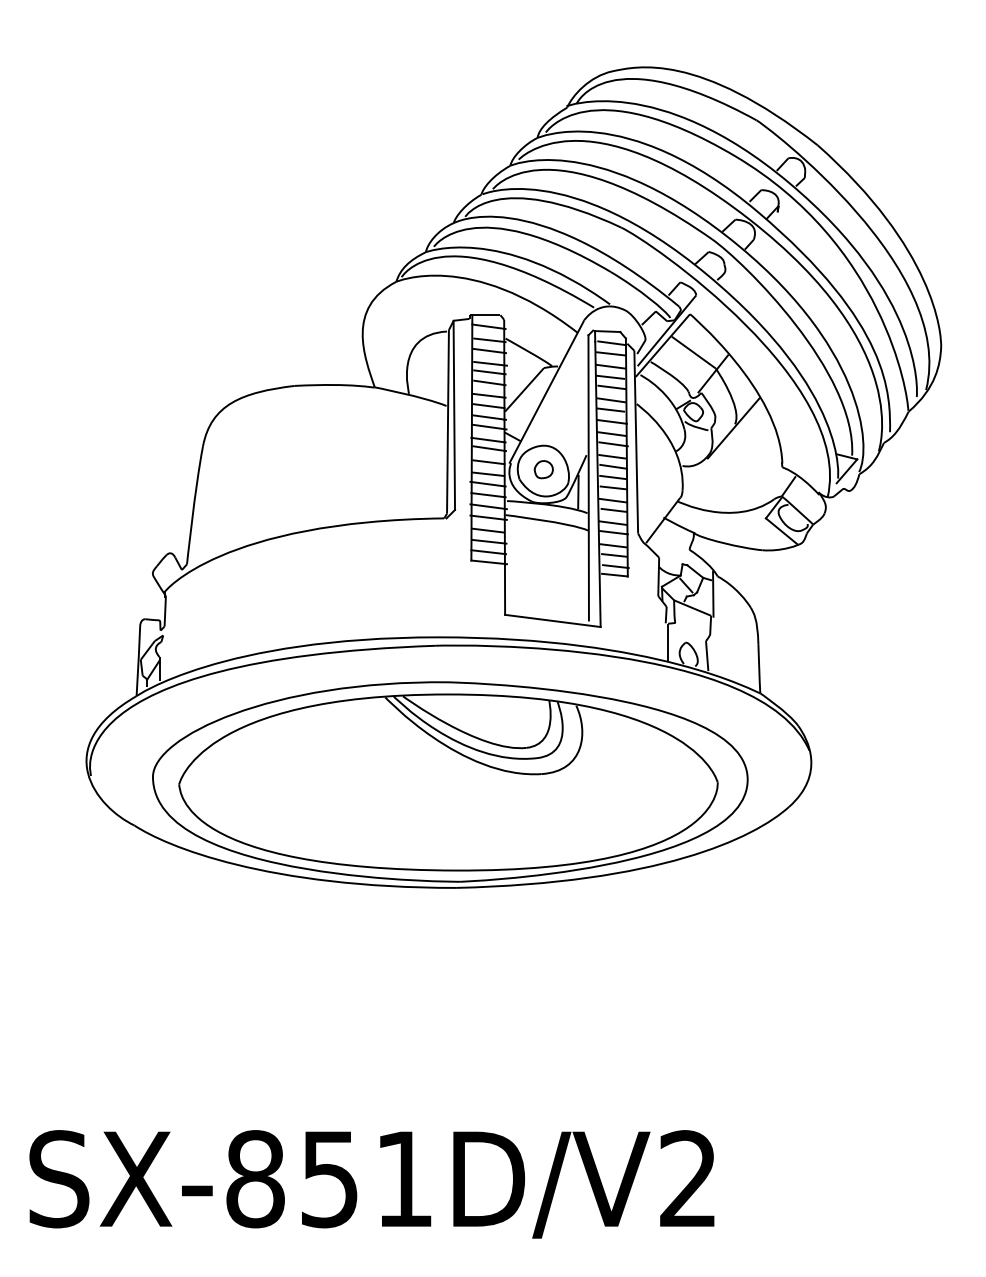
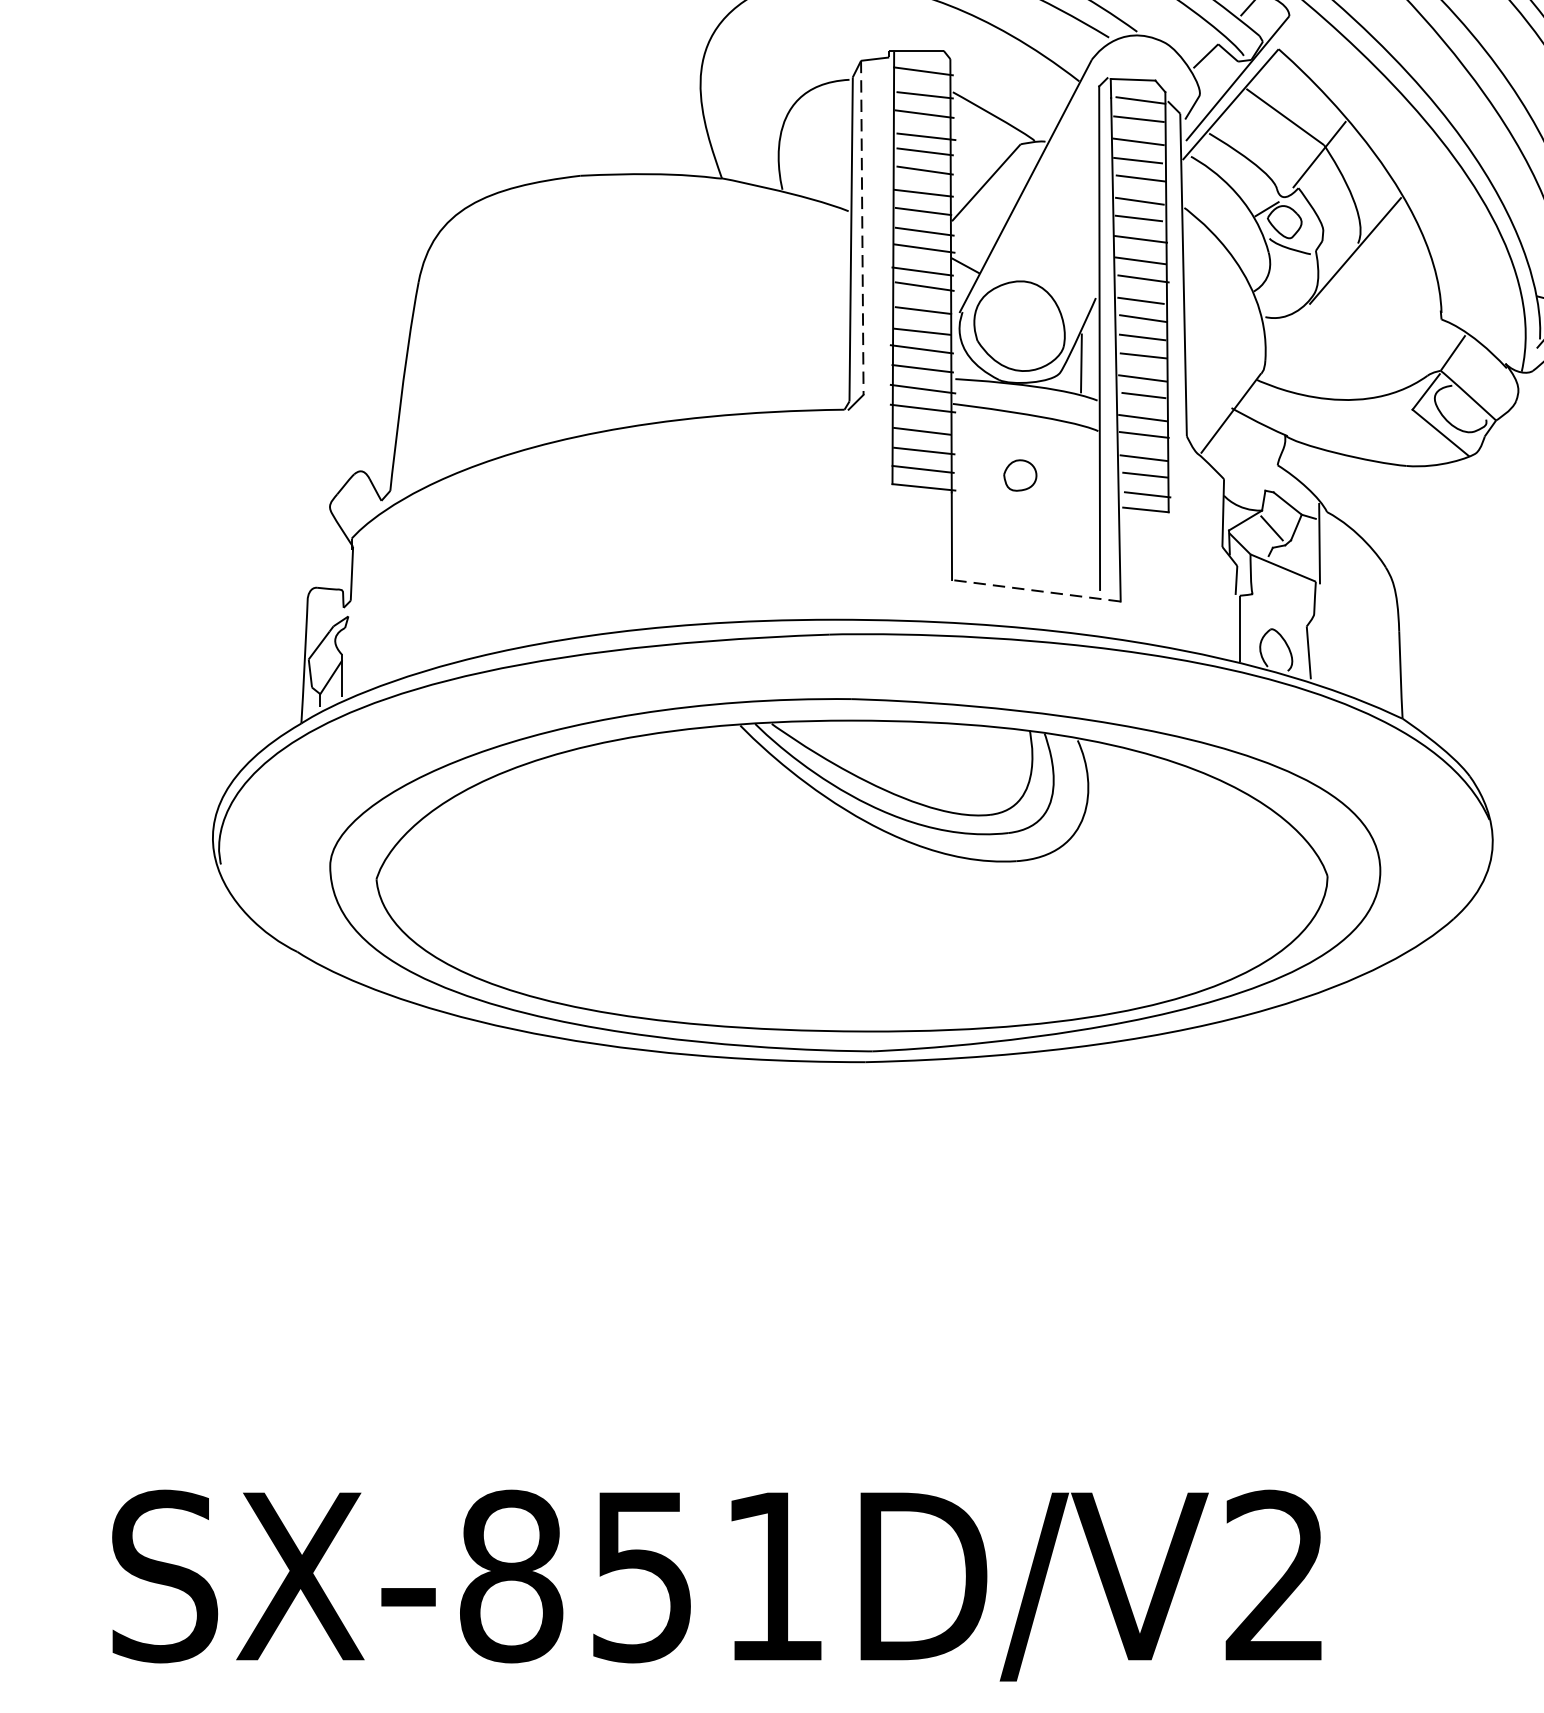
line: (454, 415) -> (862, 228), solid -> dashed
part: (543, 469) -> (1019, 475), moved
line: (552, 620) -> (1035, 590), solid -> dashed

